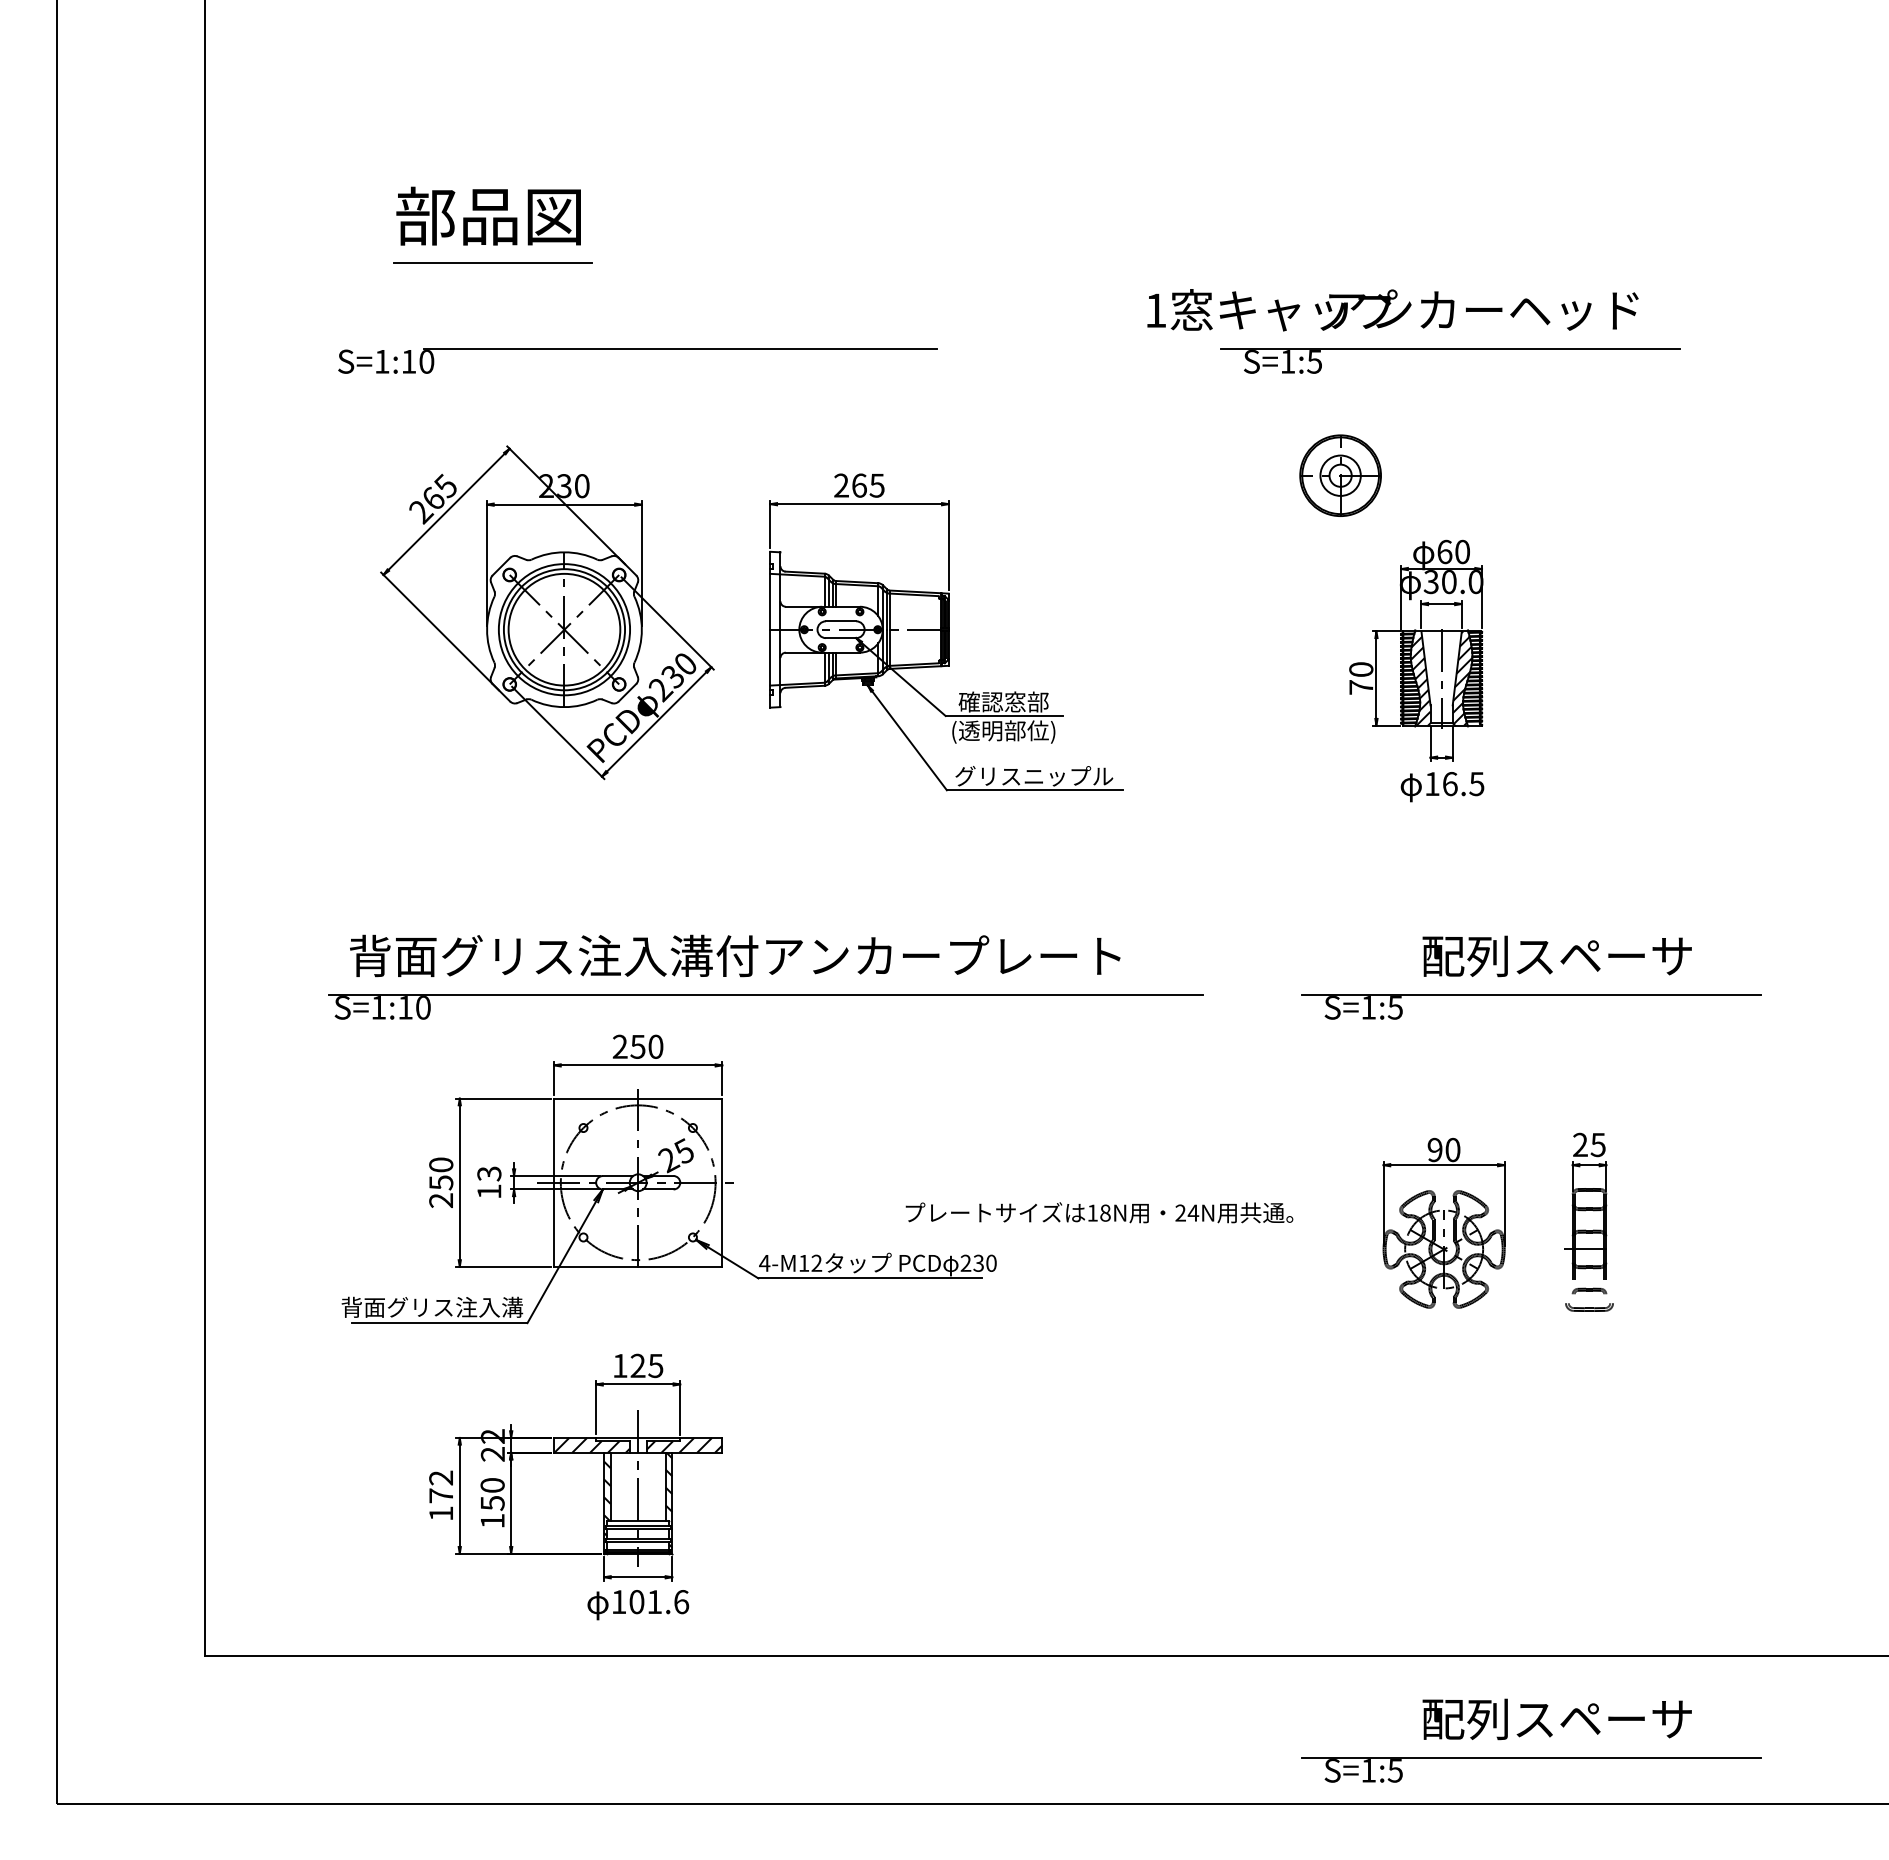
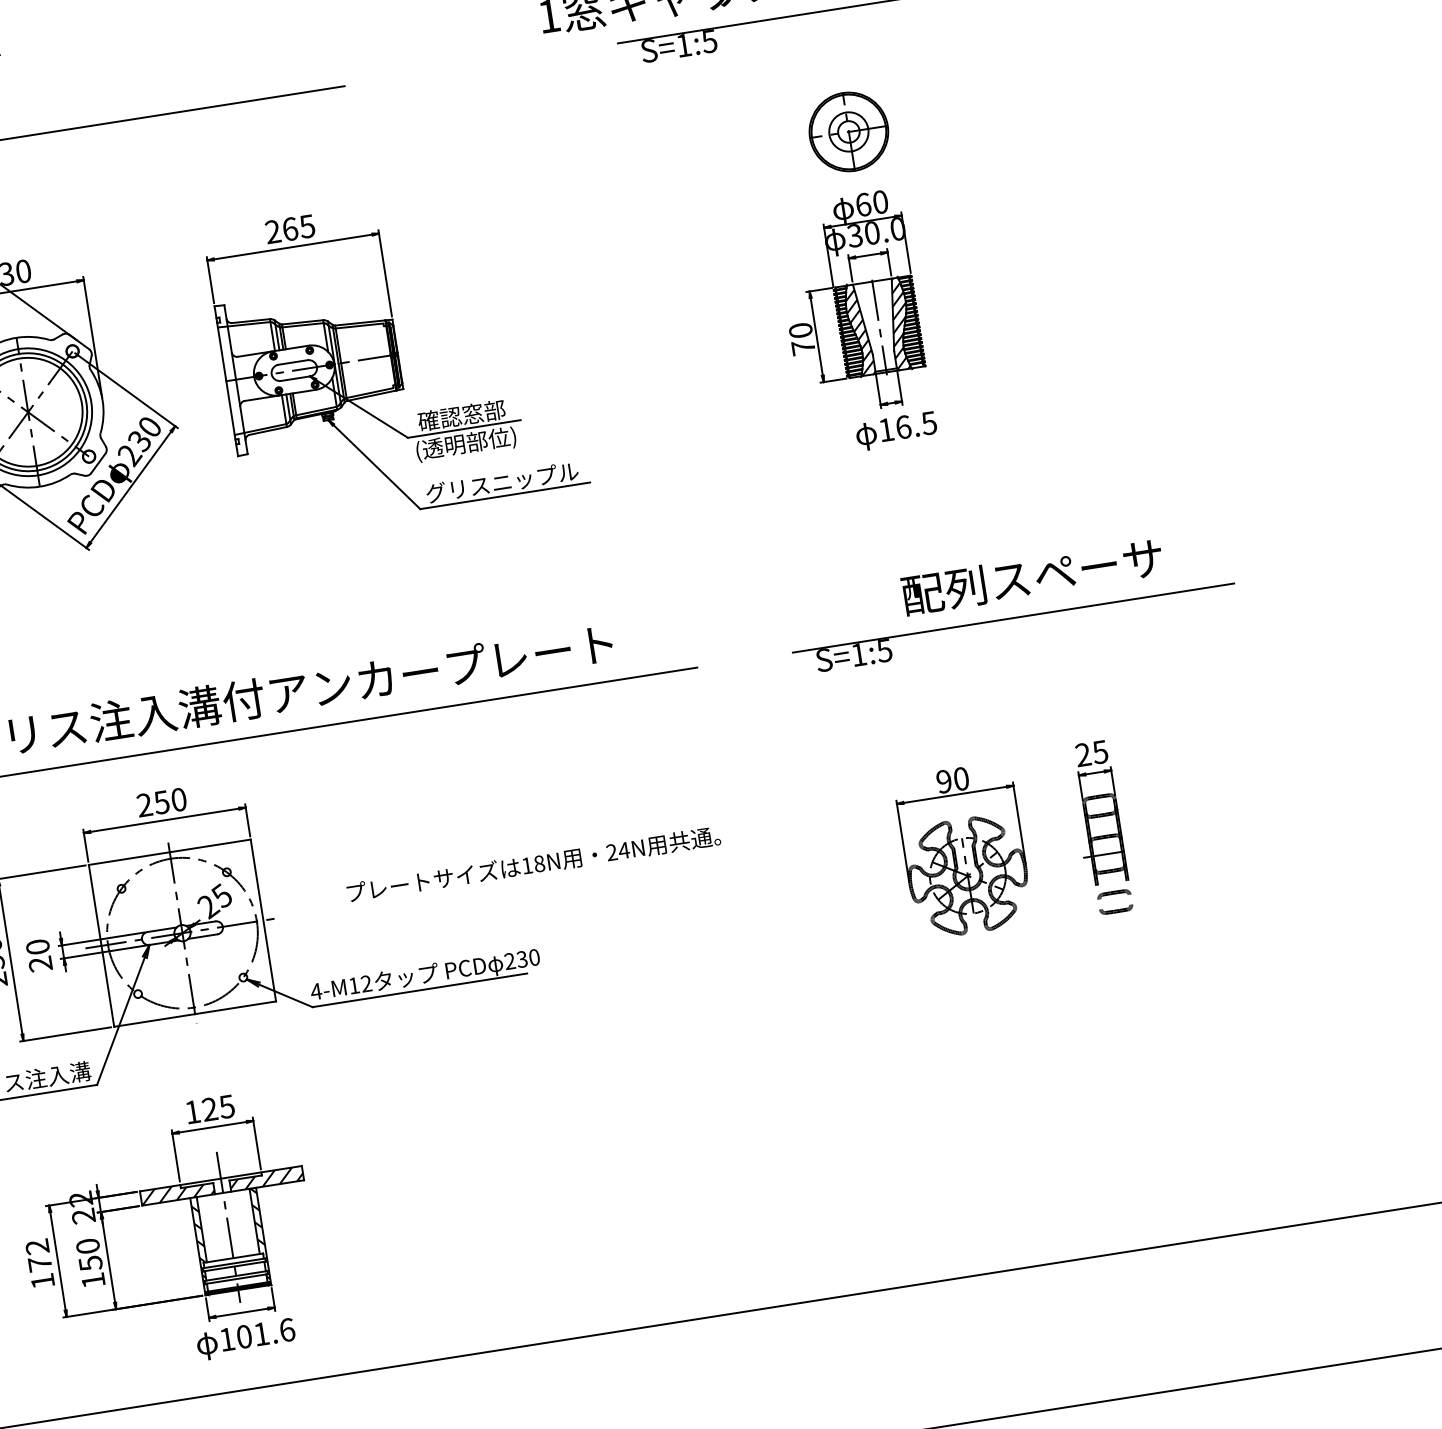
part: (1340, 475) -> (848, 131), moved
text: (489, 1182) -> (39, 955), 13 -> 20
text: (1099, 1212) -> (533, 864), moved
part: (1589, 1307) -> (1116, 909), size x0.71
part: (1526, 1733) -> (1120, 1329), removed

